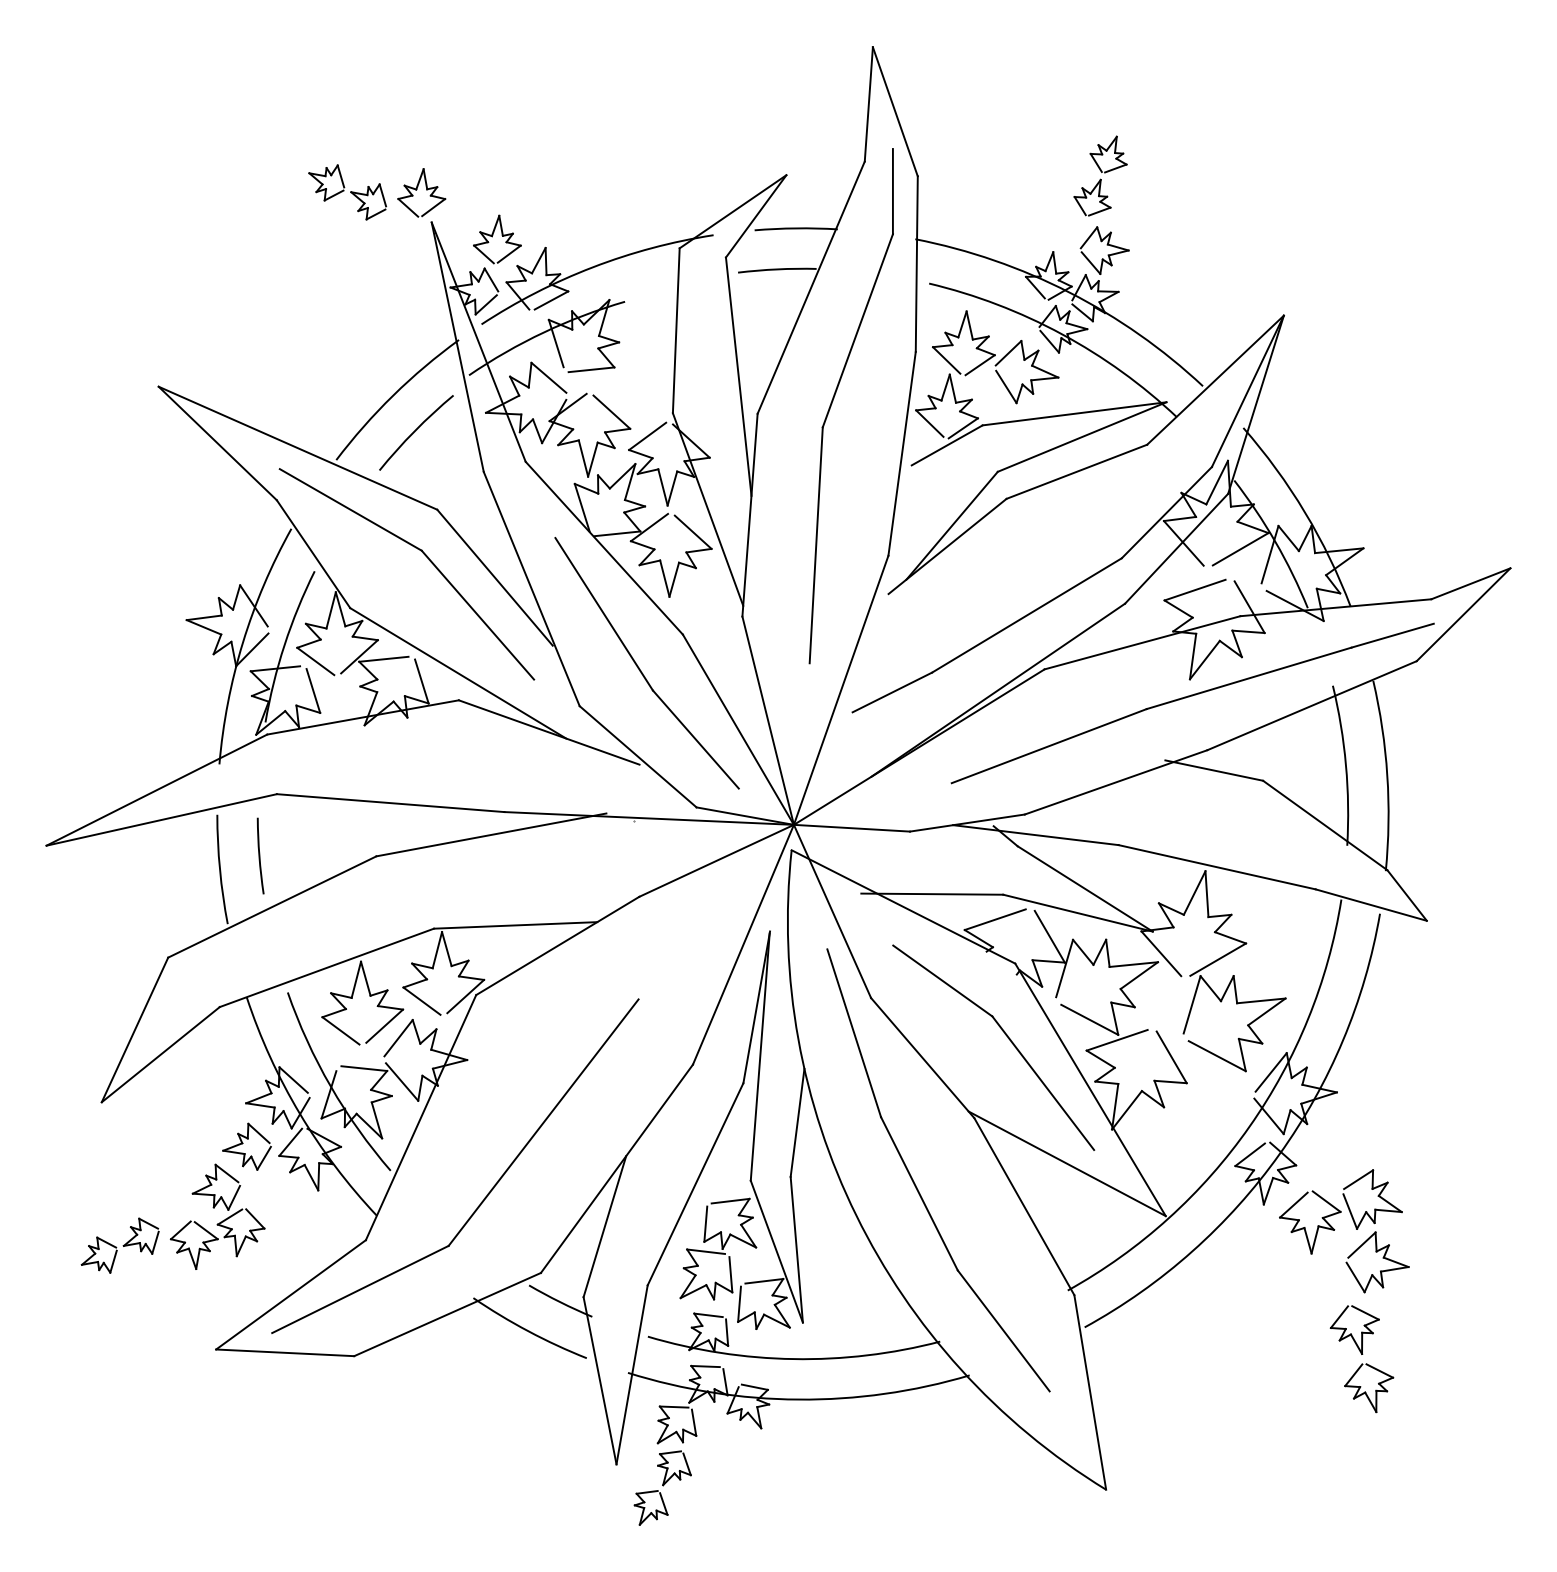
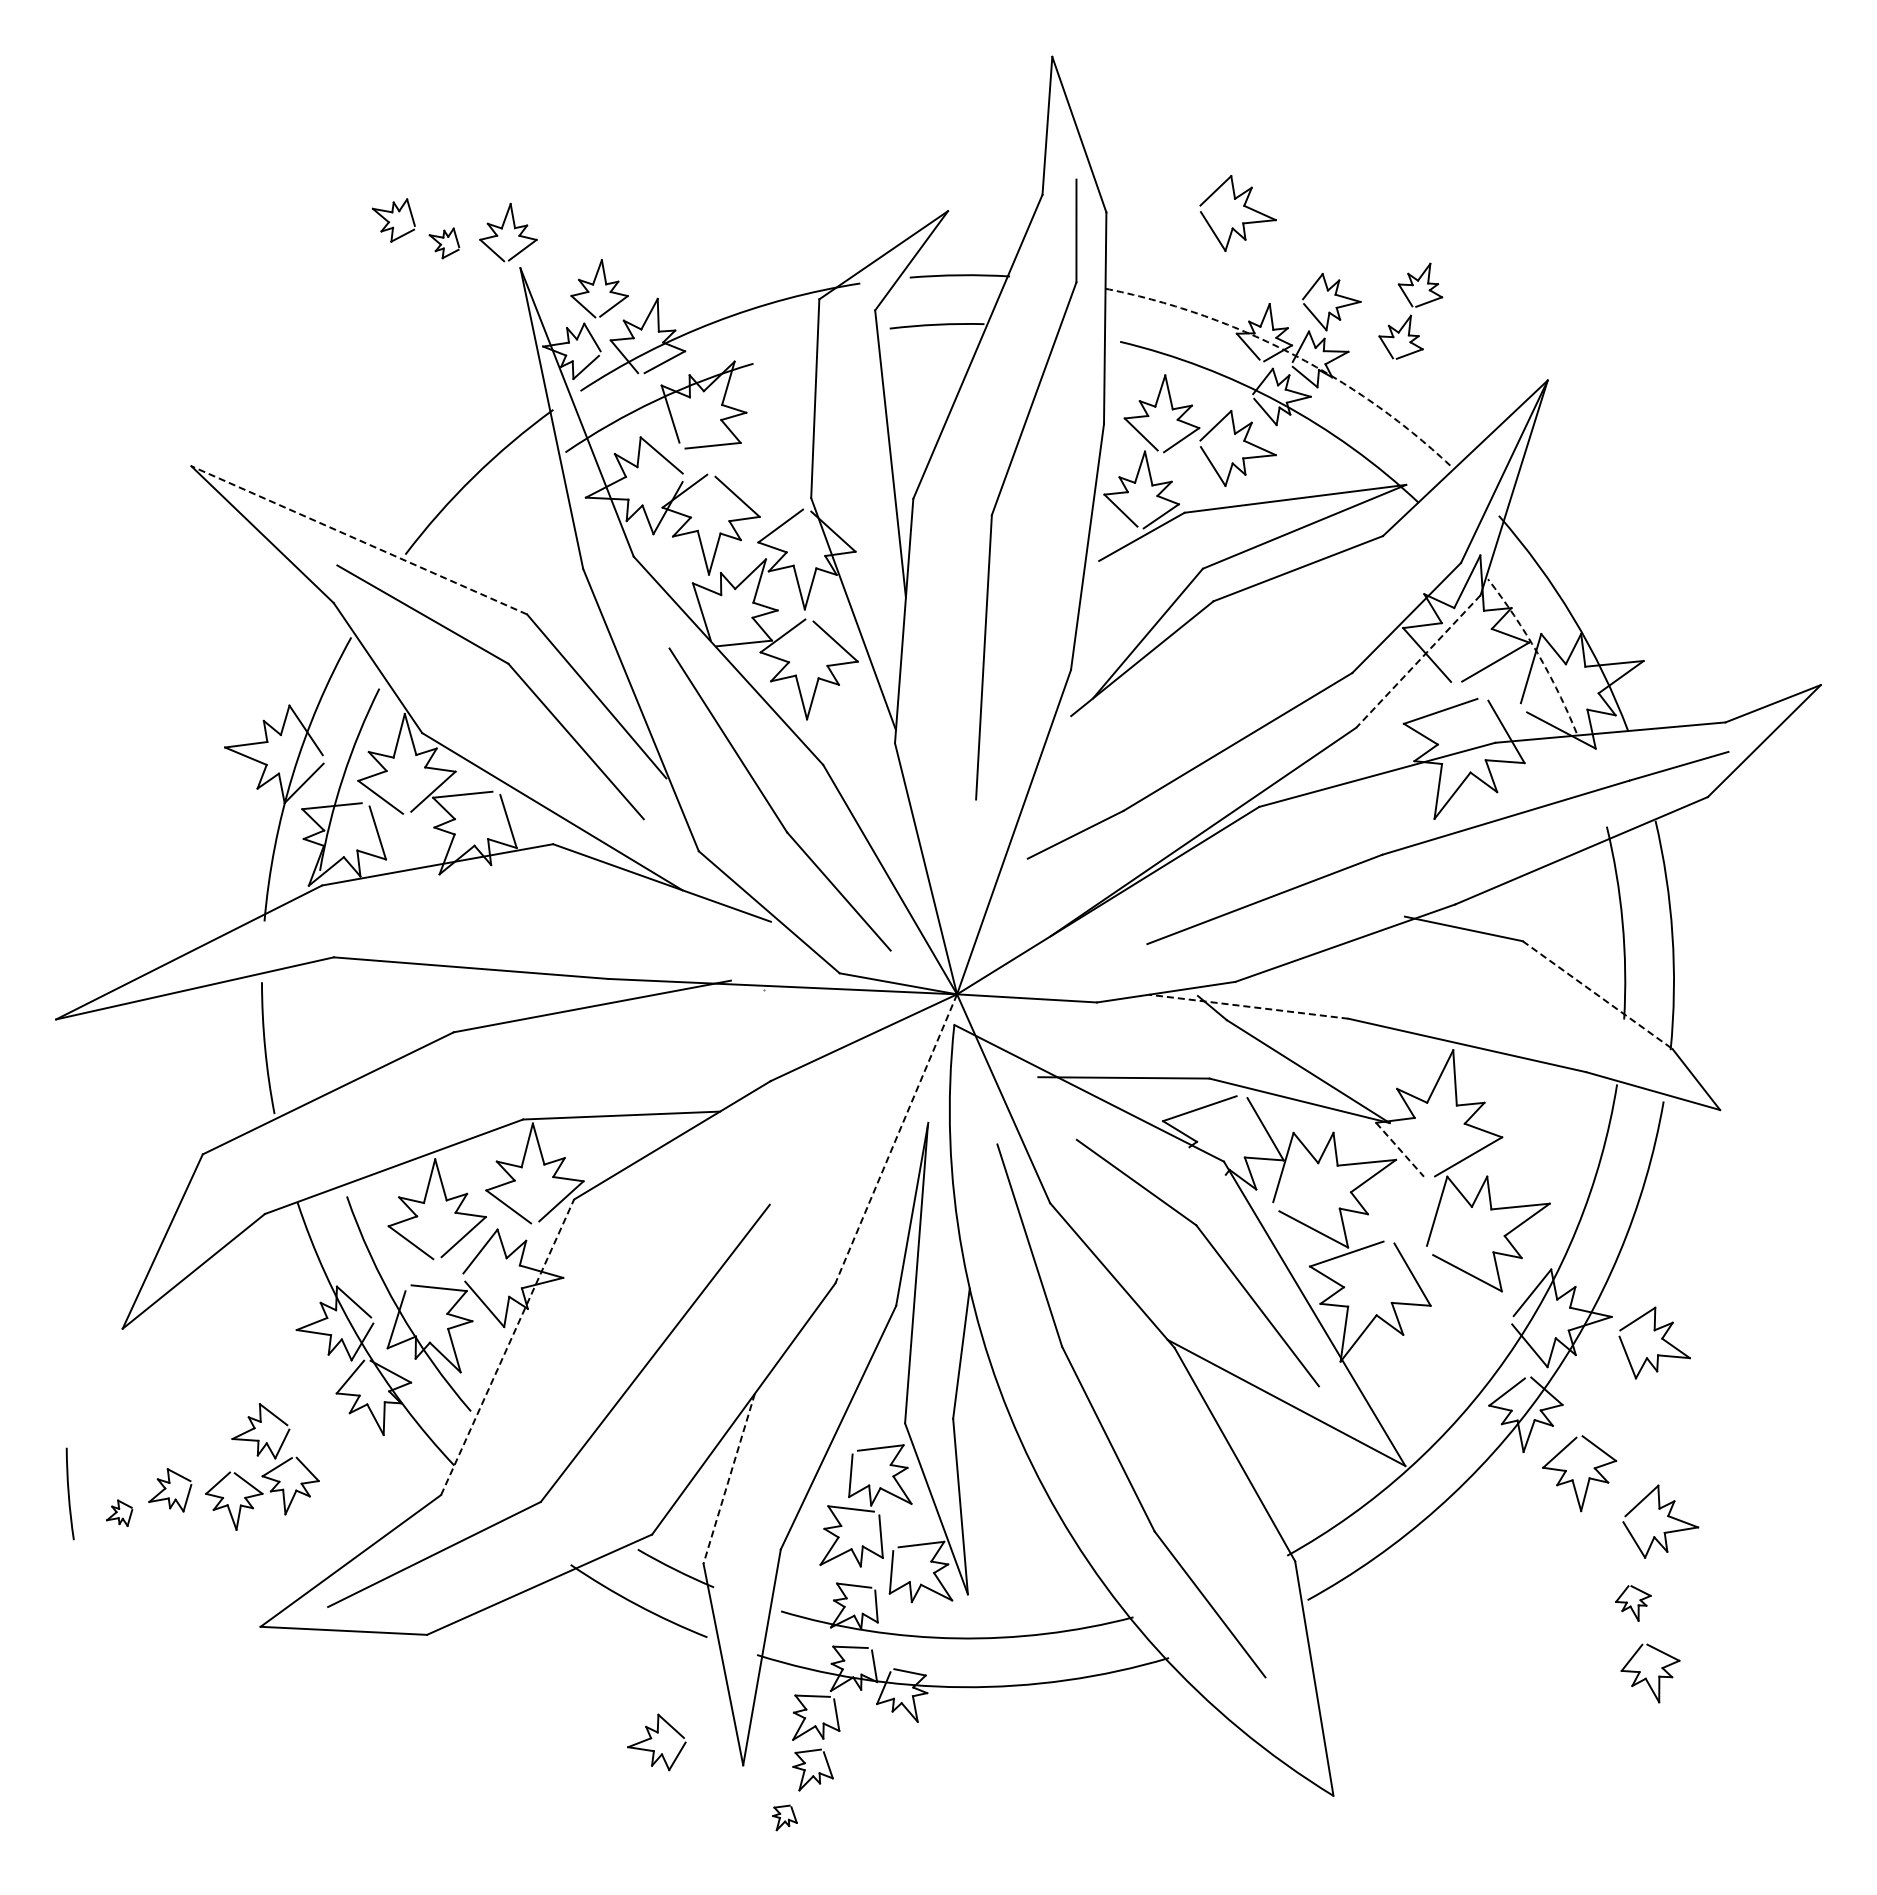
part: (1031, 171) -> (1243, 206), added
part: (1100, 175) -> (1410, 310), moved
part: (368, 202) -> (444, 243), size x0.7
arc: (1069, 292) -> (1289, 352), solid -> dashed
arc: (416, 430) -> (501, 519), removed
line: (298, 448) -> (359, 540), solid -> dashed
arc: (1275, 542) -> (1537, 653), solid -> dashed
line: (1176, 548) -> (1418, 661), solid -> dashed
line: (1325, 825) -> (1598, 995), solid -> dashed
line: (1035, 834) -> (1248, 1006), solid -> dashed
arc: (260, 855) -> (69, 1493), moved
line: (743, 944) -> (896, 1138), solid -> dashed
line: (1161, 954) -> (1400, 1150), solid -> dashed
line: (420, 1116) -> (507, 1346), solid -> dashed
part: (246, 1146) -> (656, 1742), moved
part: (1378, 1196) -> (1661, 1339), moved
line: (605, 1226) -> (729, 1478), solid -> dashed
part: (99, 1255) -> (119, 1513), size x0.6
part: (1355, 1330) -> (1633, 1603), size x0.6
part: (650, 1507) -> (784, 1817), size x0.6

